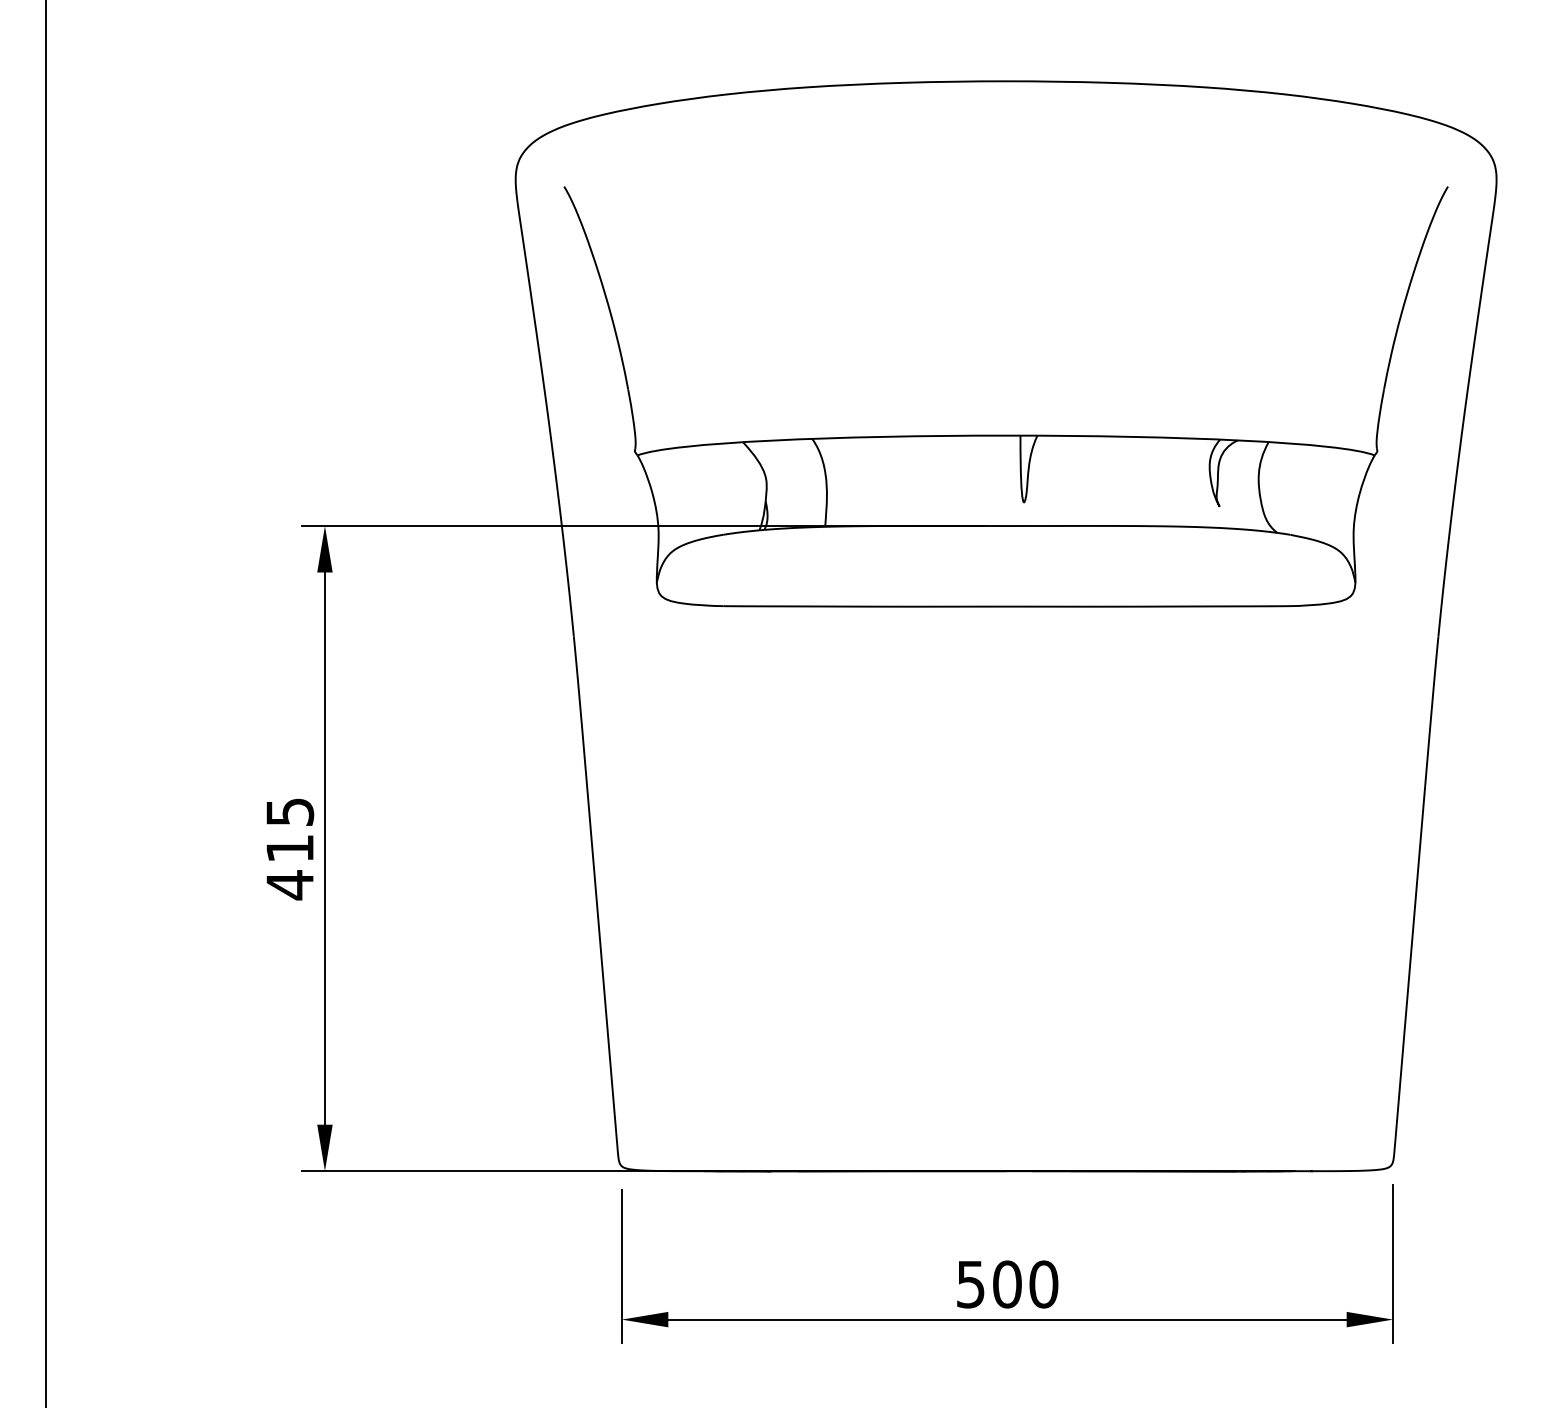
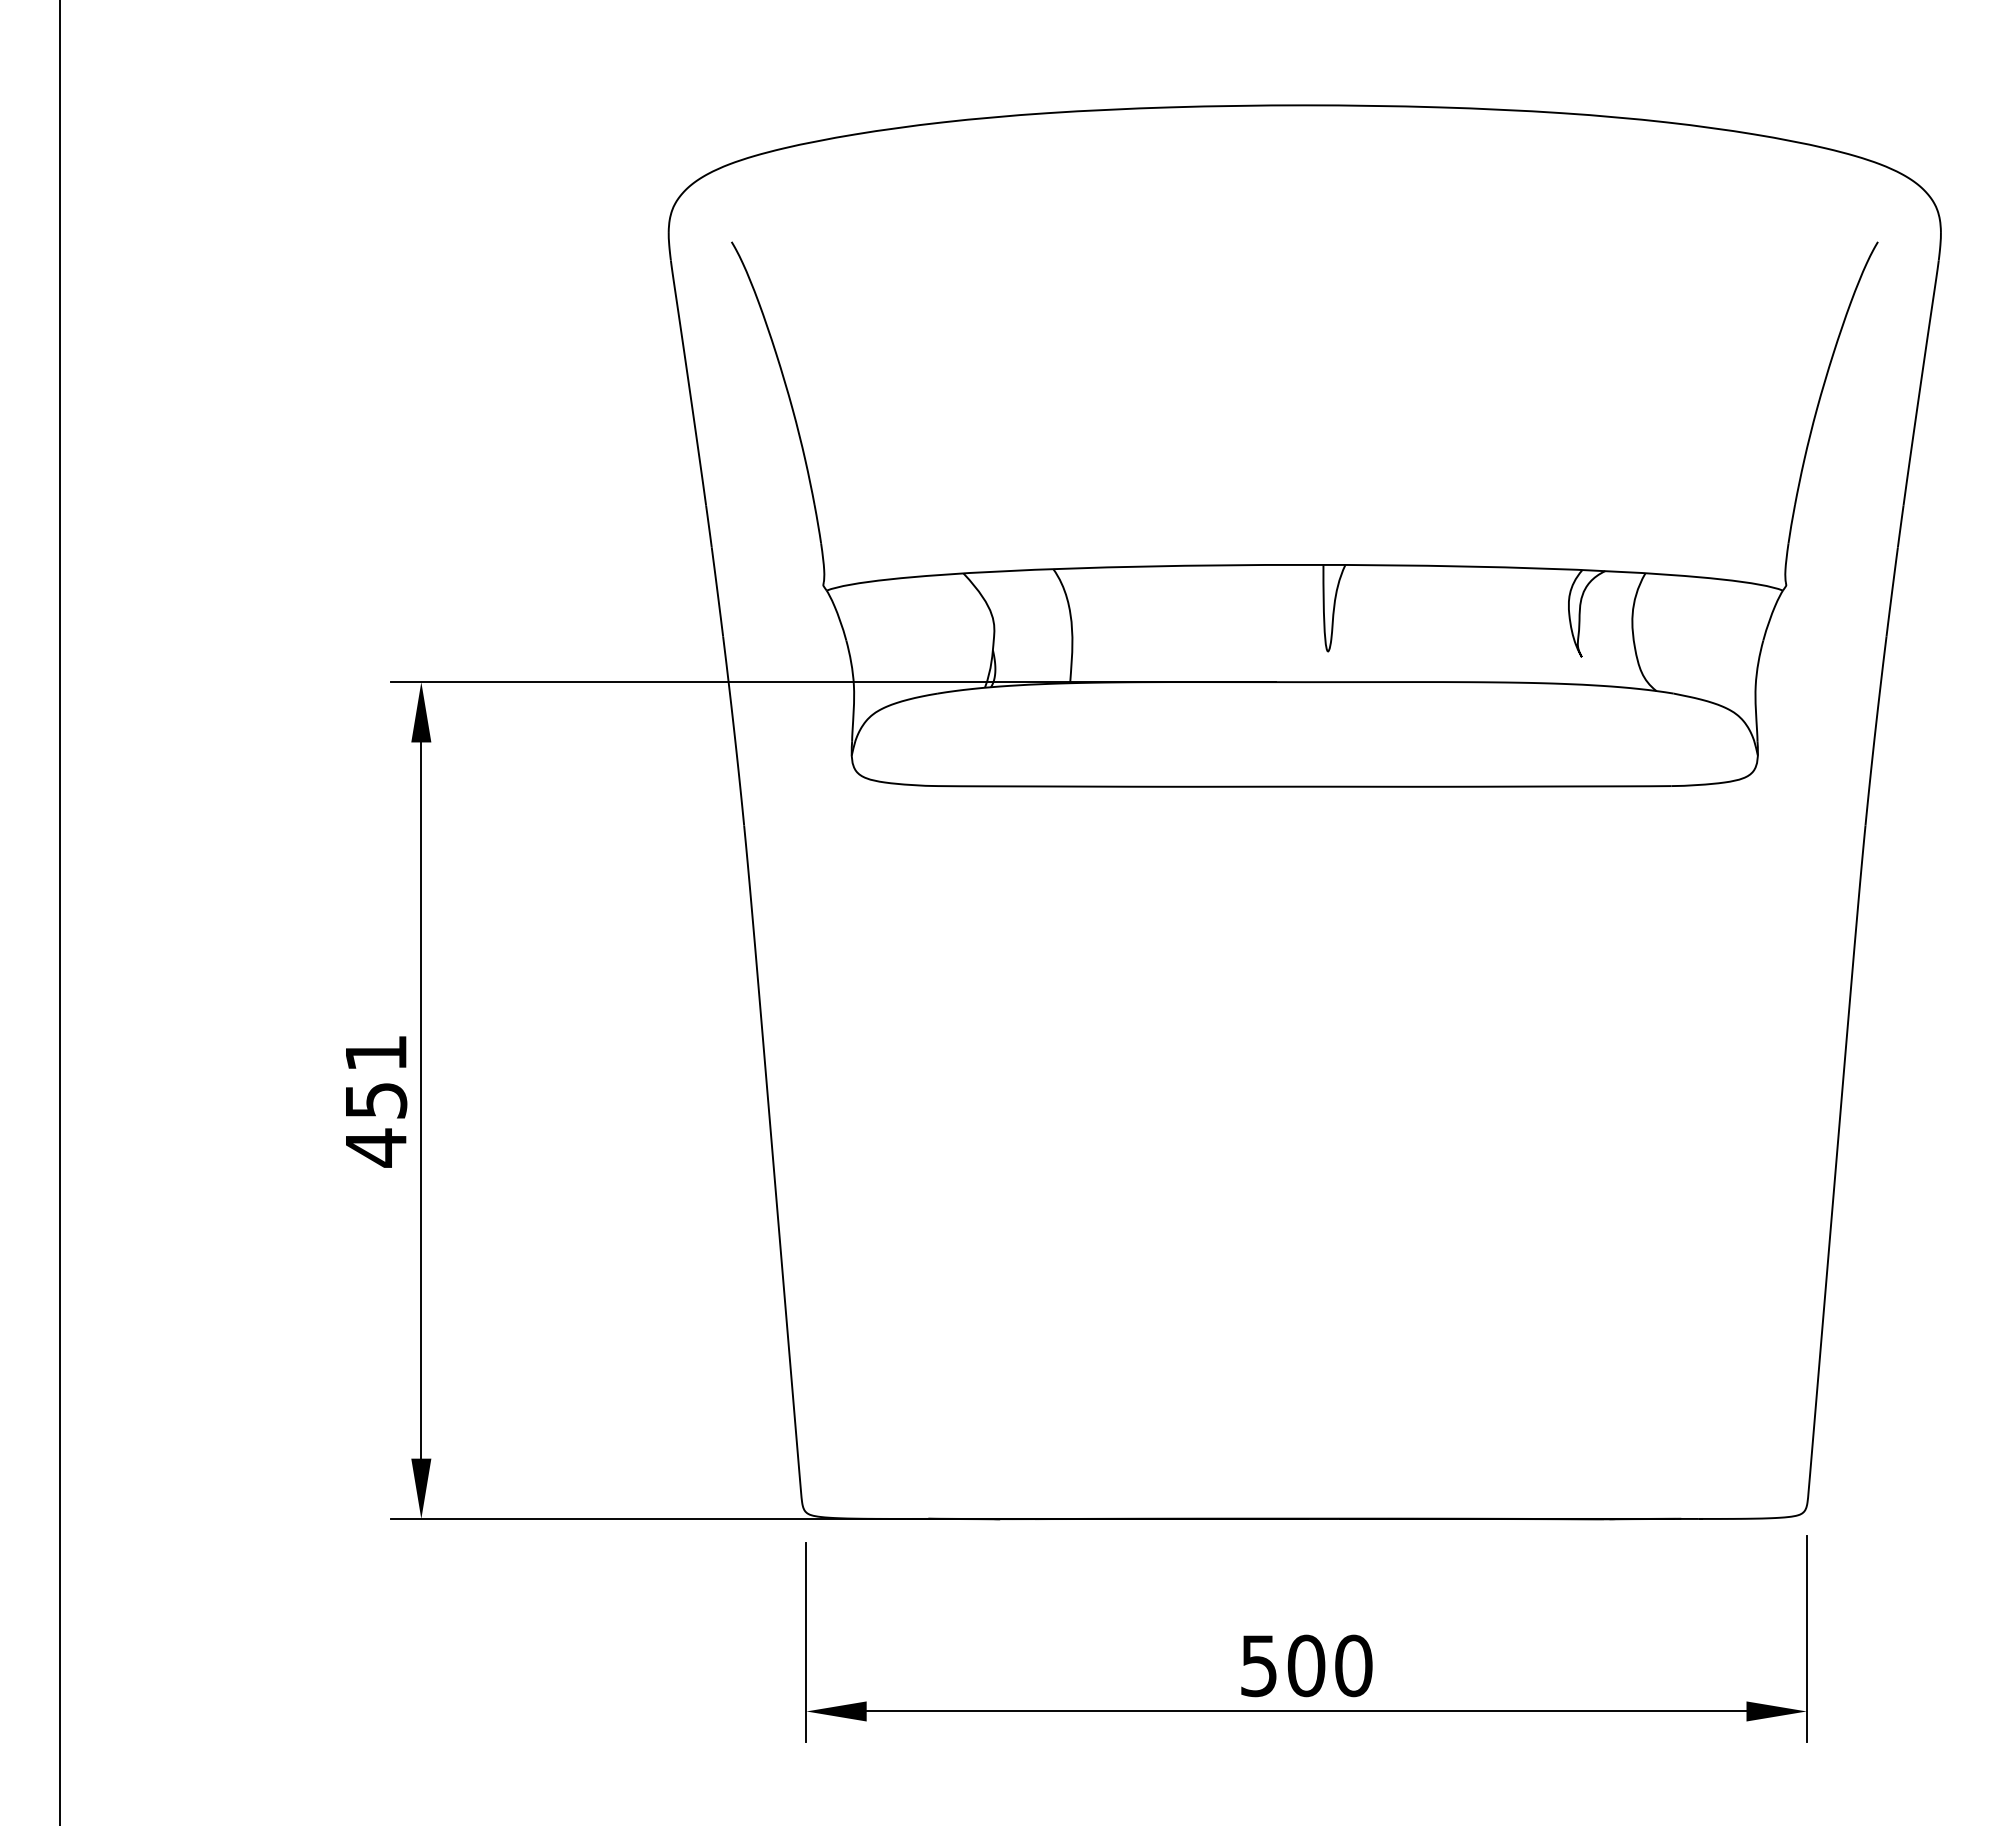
text: (290, 830) -> (376, 1077), 415 -> 451

